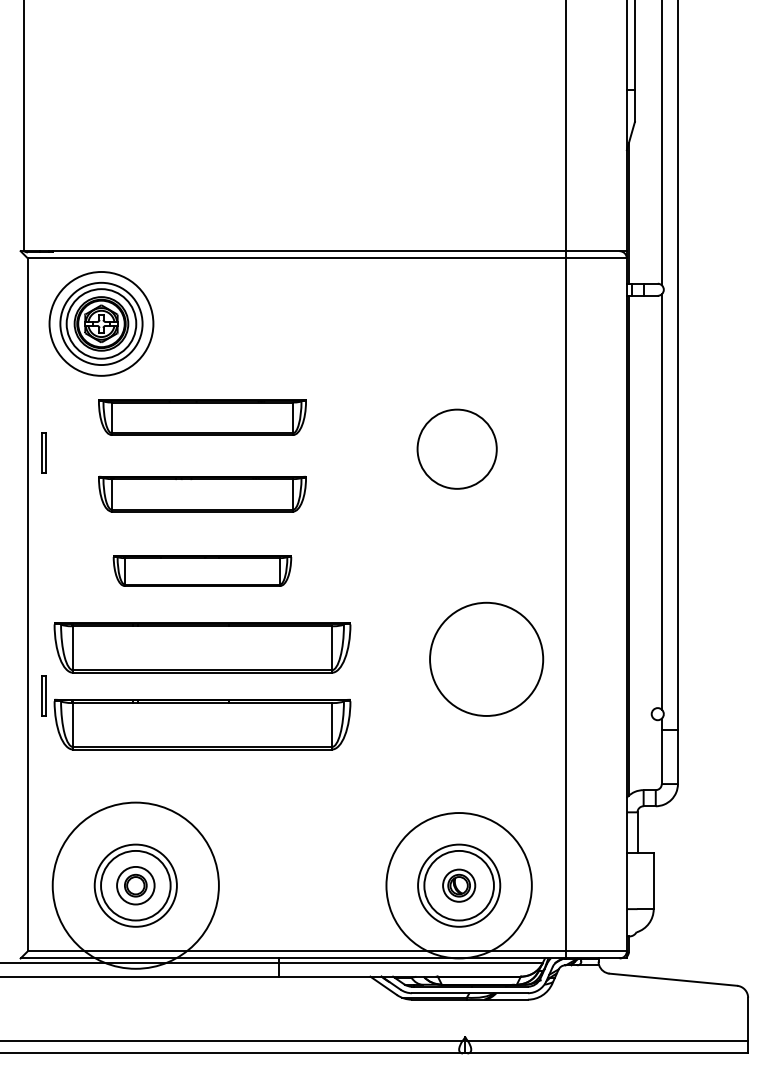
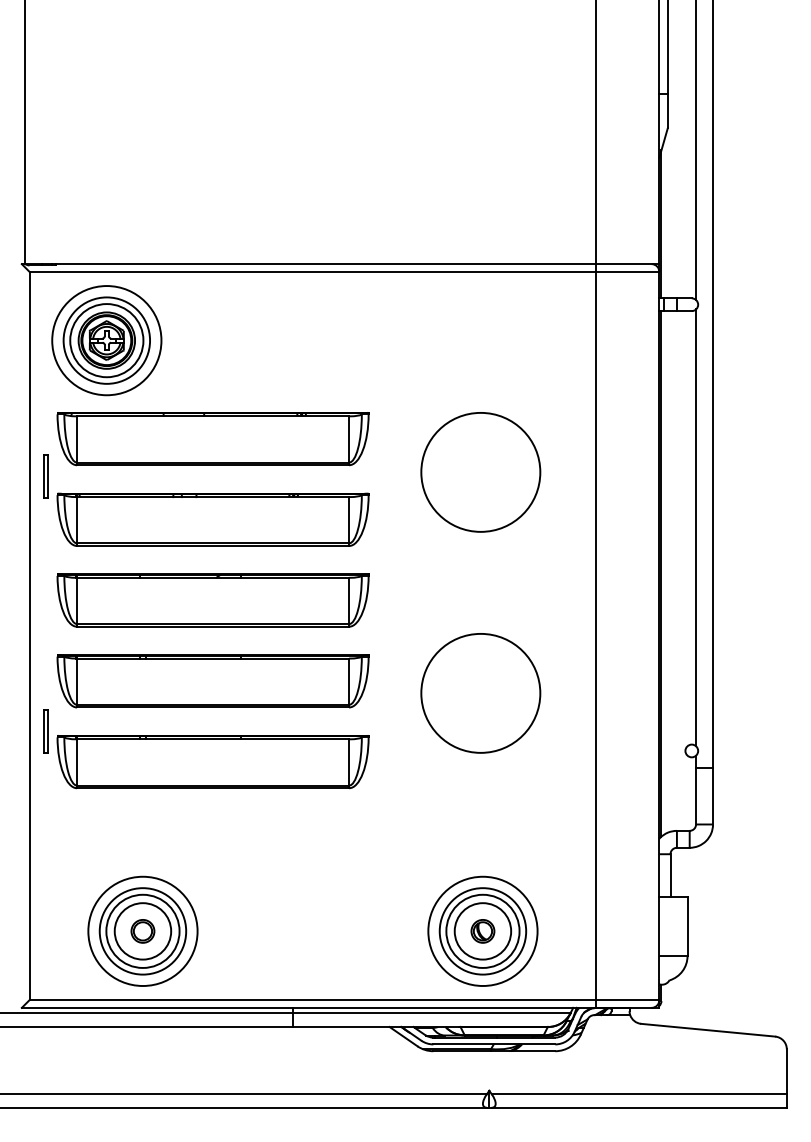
part: (201, 417) -> (212, 439), size x1.43
circle: (456, 449) -> (480, 472), size x1.43
part: (201, 494) -> (212, 519), size x1.43
part: (201, 571) -> (212, 600), size x1.67
circle: (486, 659) -> (480, 693), moved
circle: (135, 884) -> (142, 930), size x0.62
circle: (458, 884) -> (482, 930), size x0.71
circle: (135, 885) -> (142, 931), size x1.43
circle: (458, 885) -> (482, 931), size x1.67

